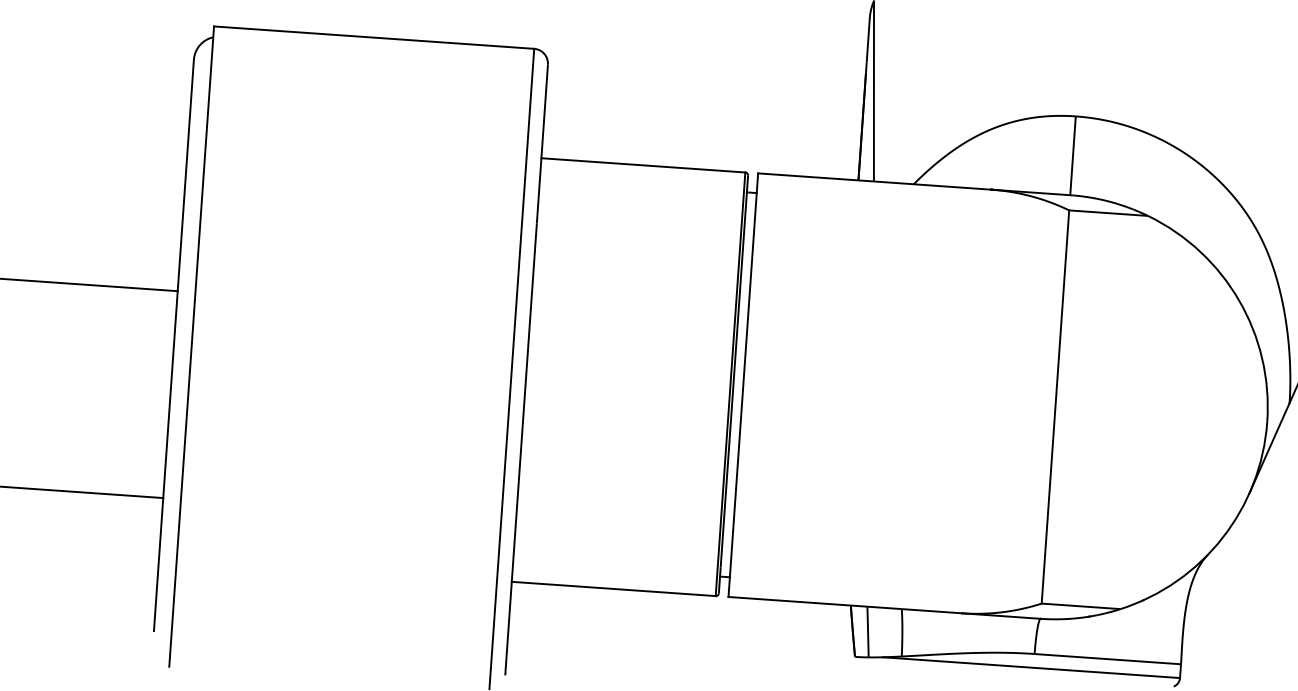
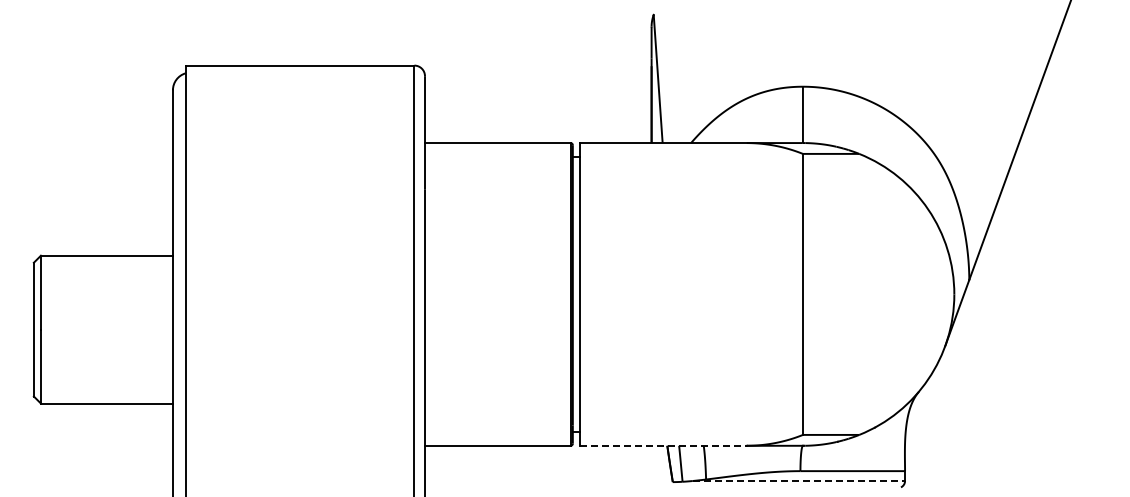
line: (845, 604) -> (663, 445), solid -> dashed
line: (1032, 668) -> (799, 481), solid -> dashed

